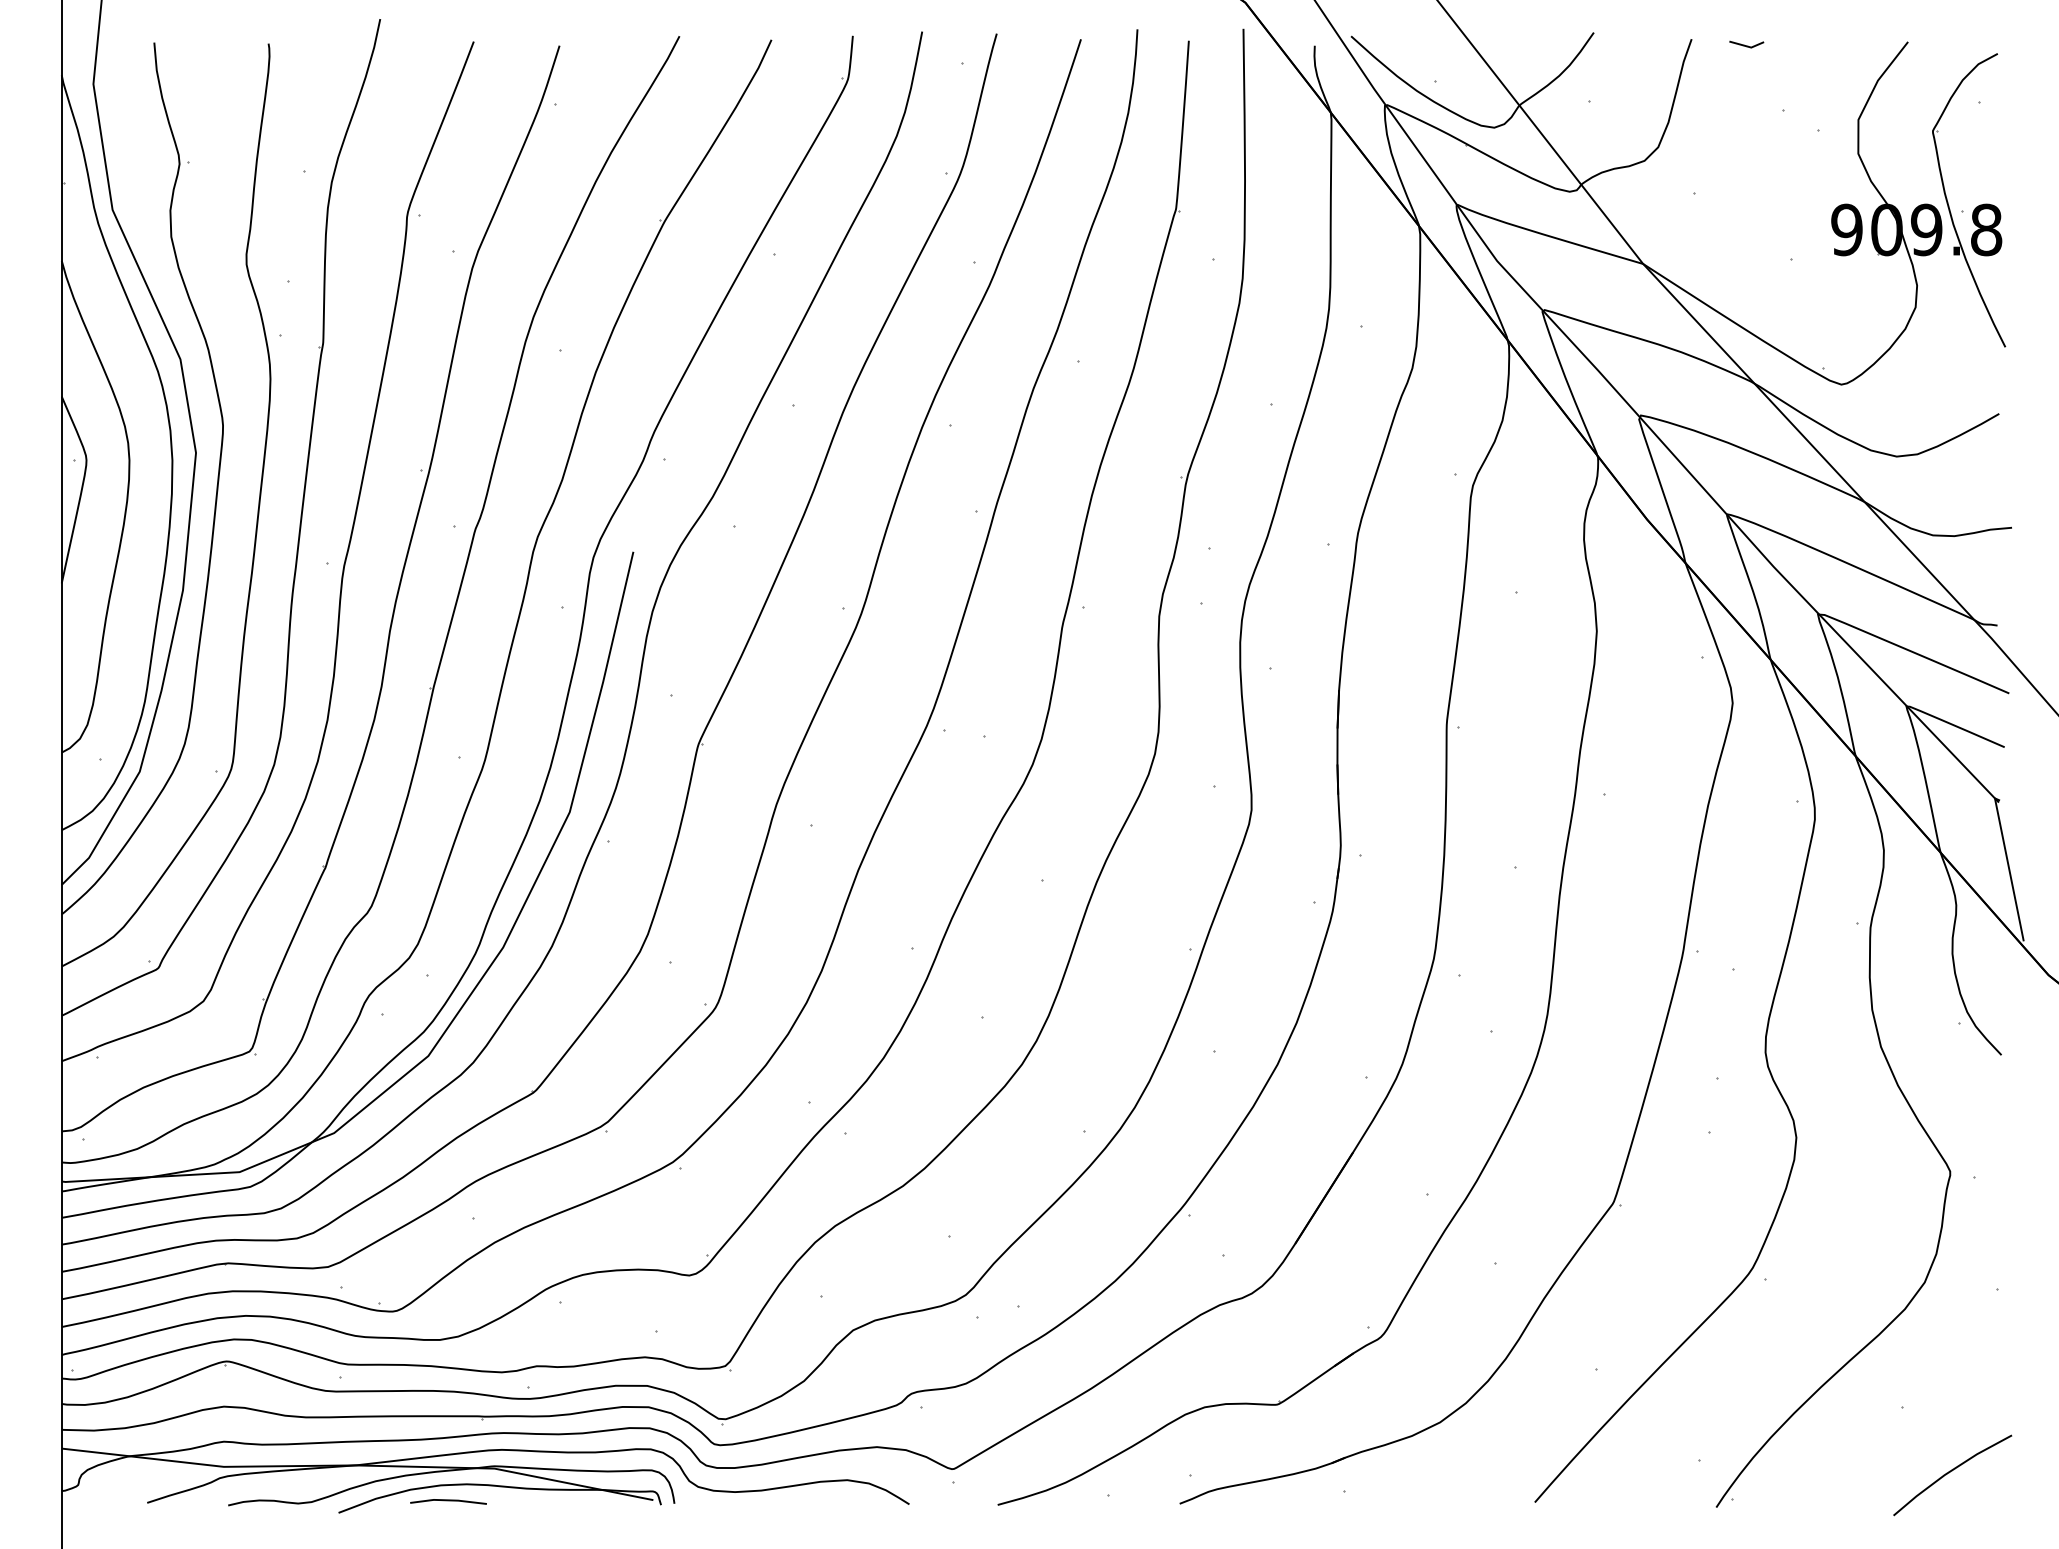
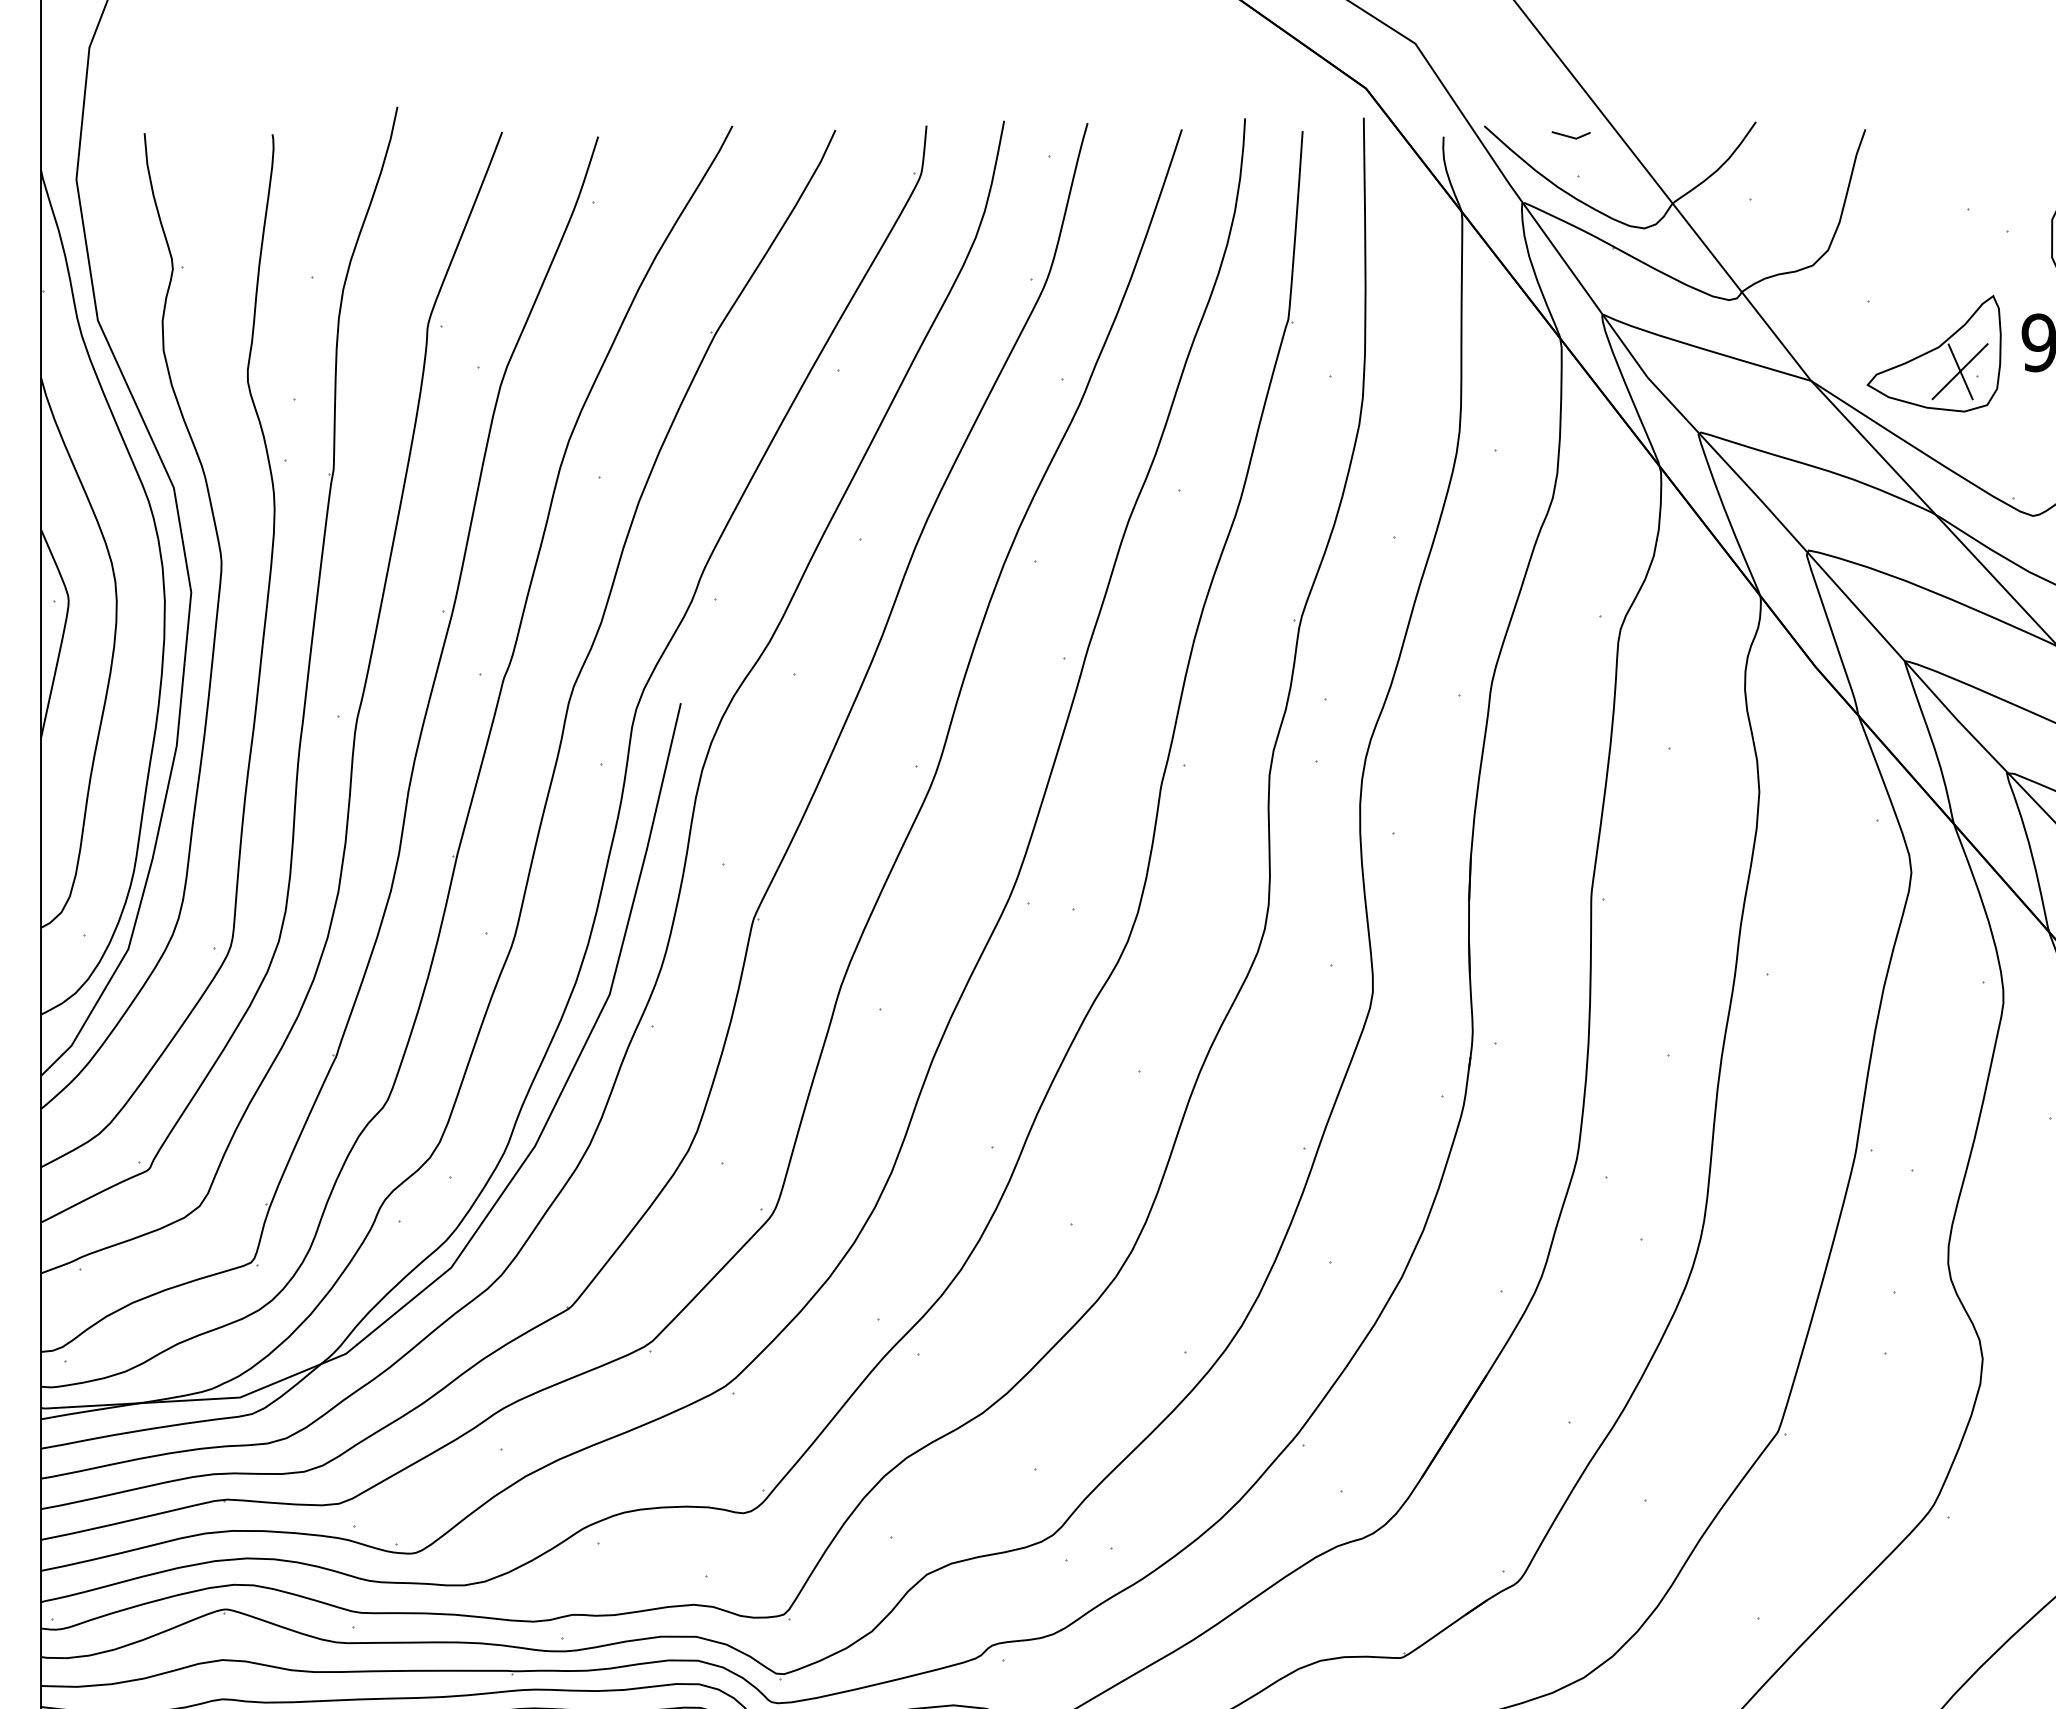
line: (1746, 45) -> (1570, 136), moved
part: (1752, 239) -> (1933, 353), added

